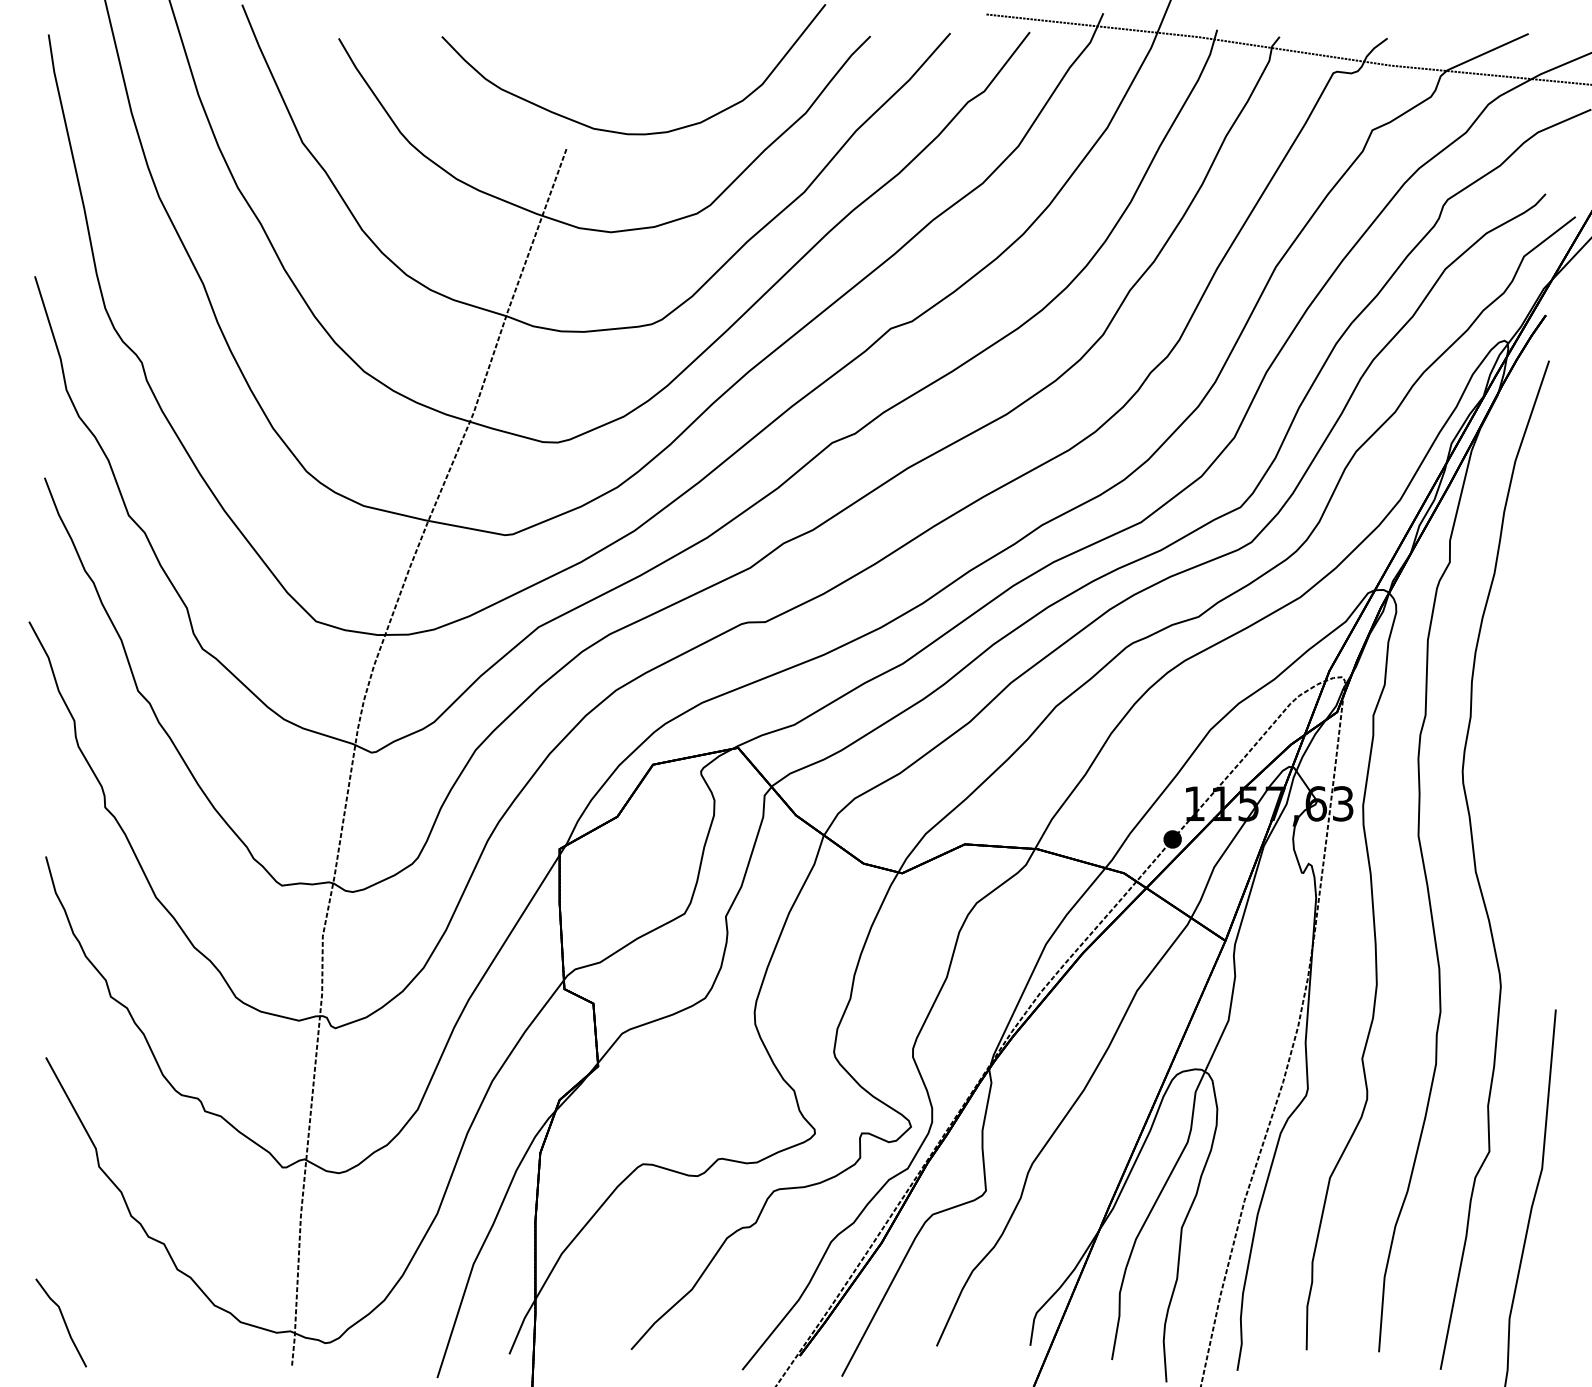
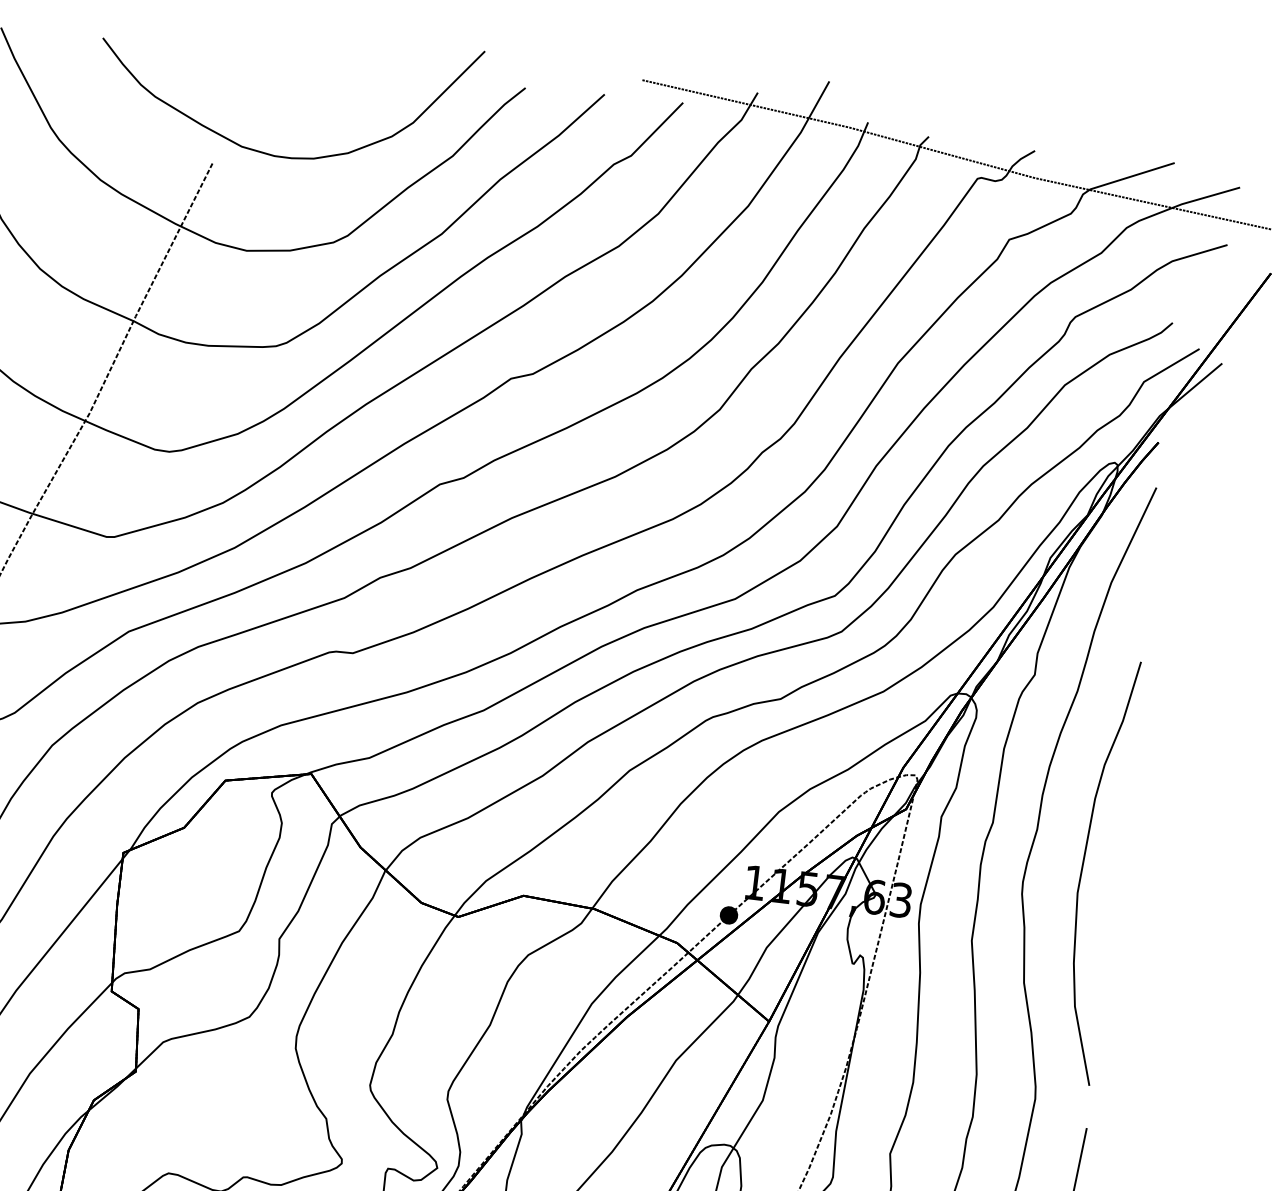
curve: (1521, 751) -> (1083, 869), added

